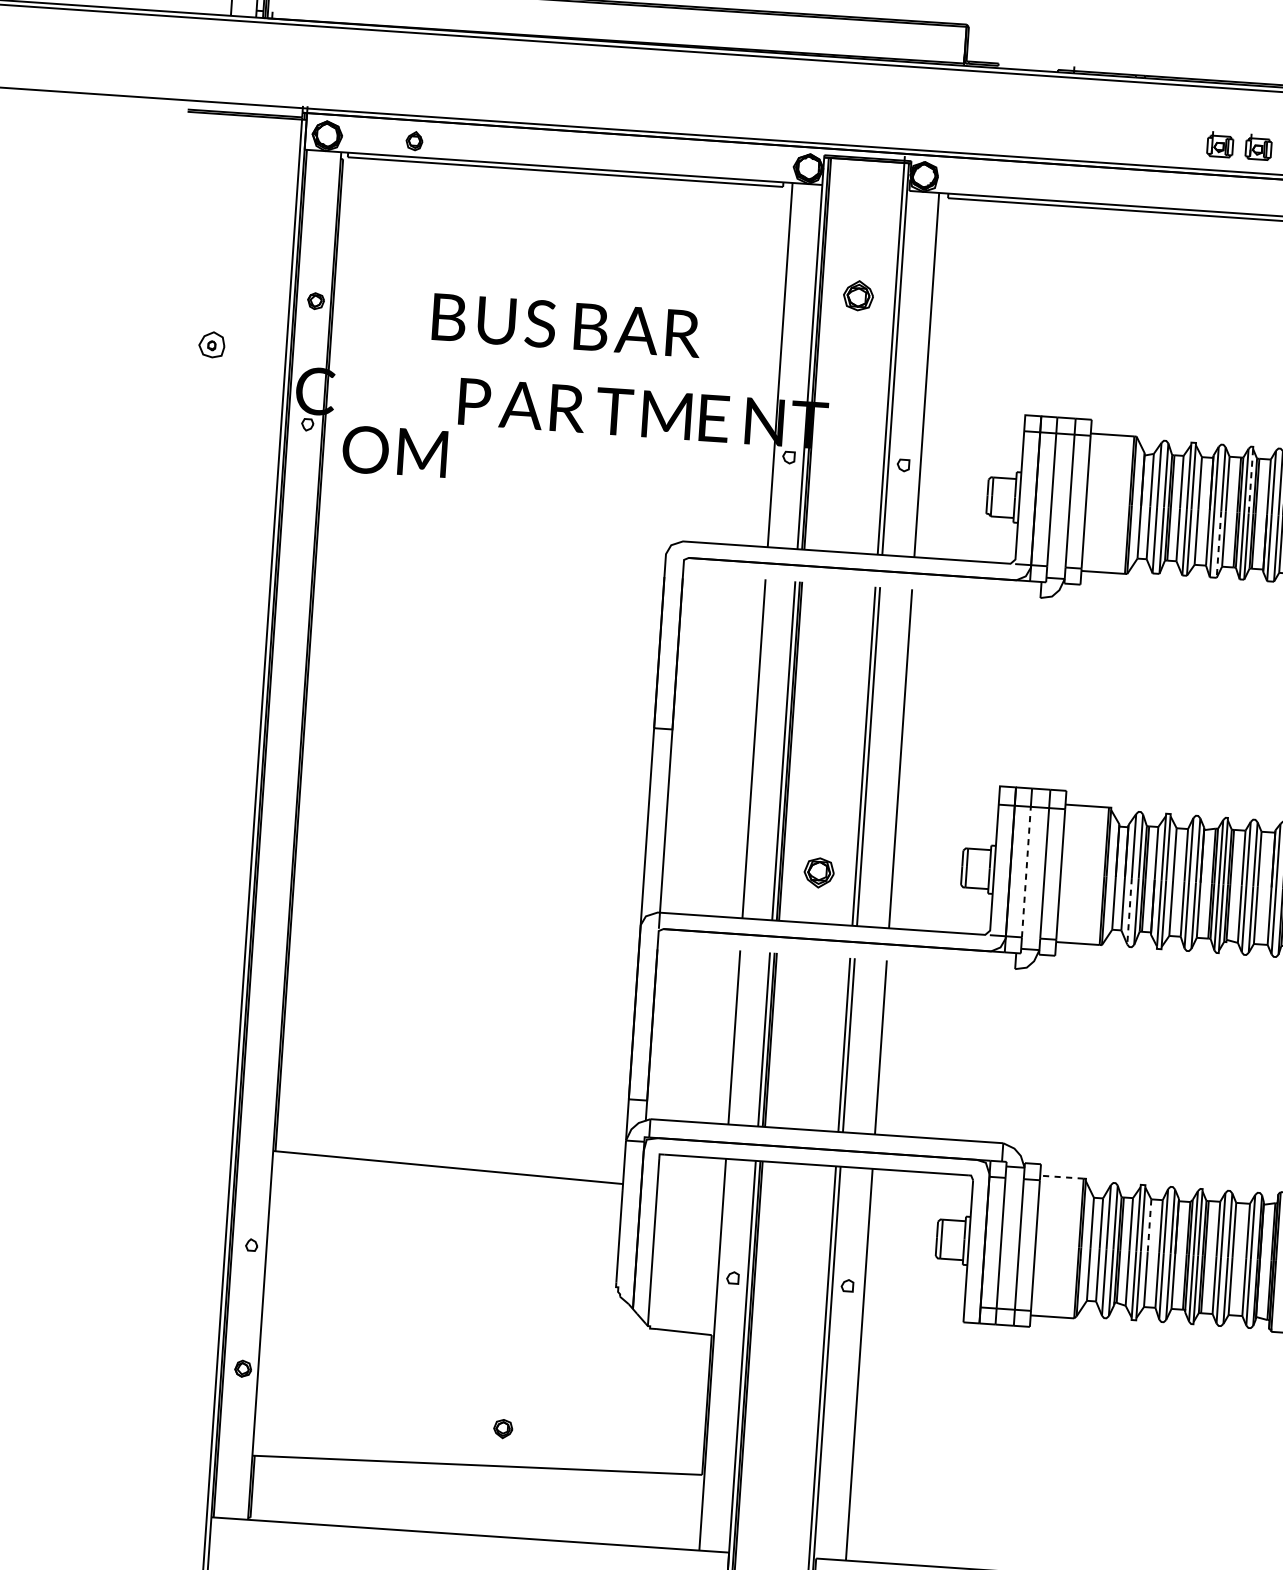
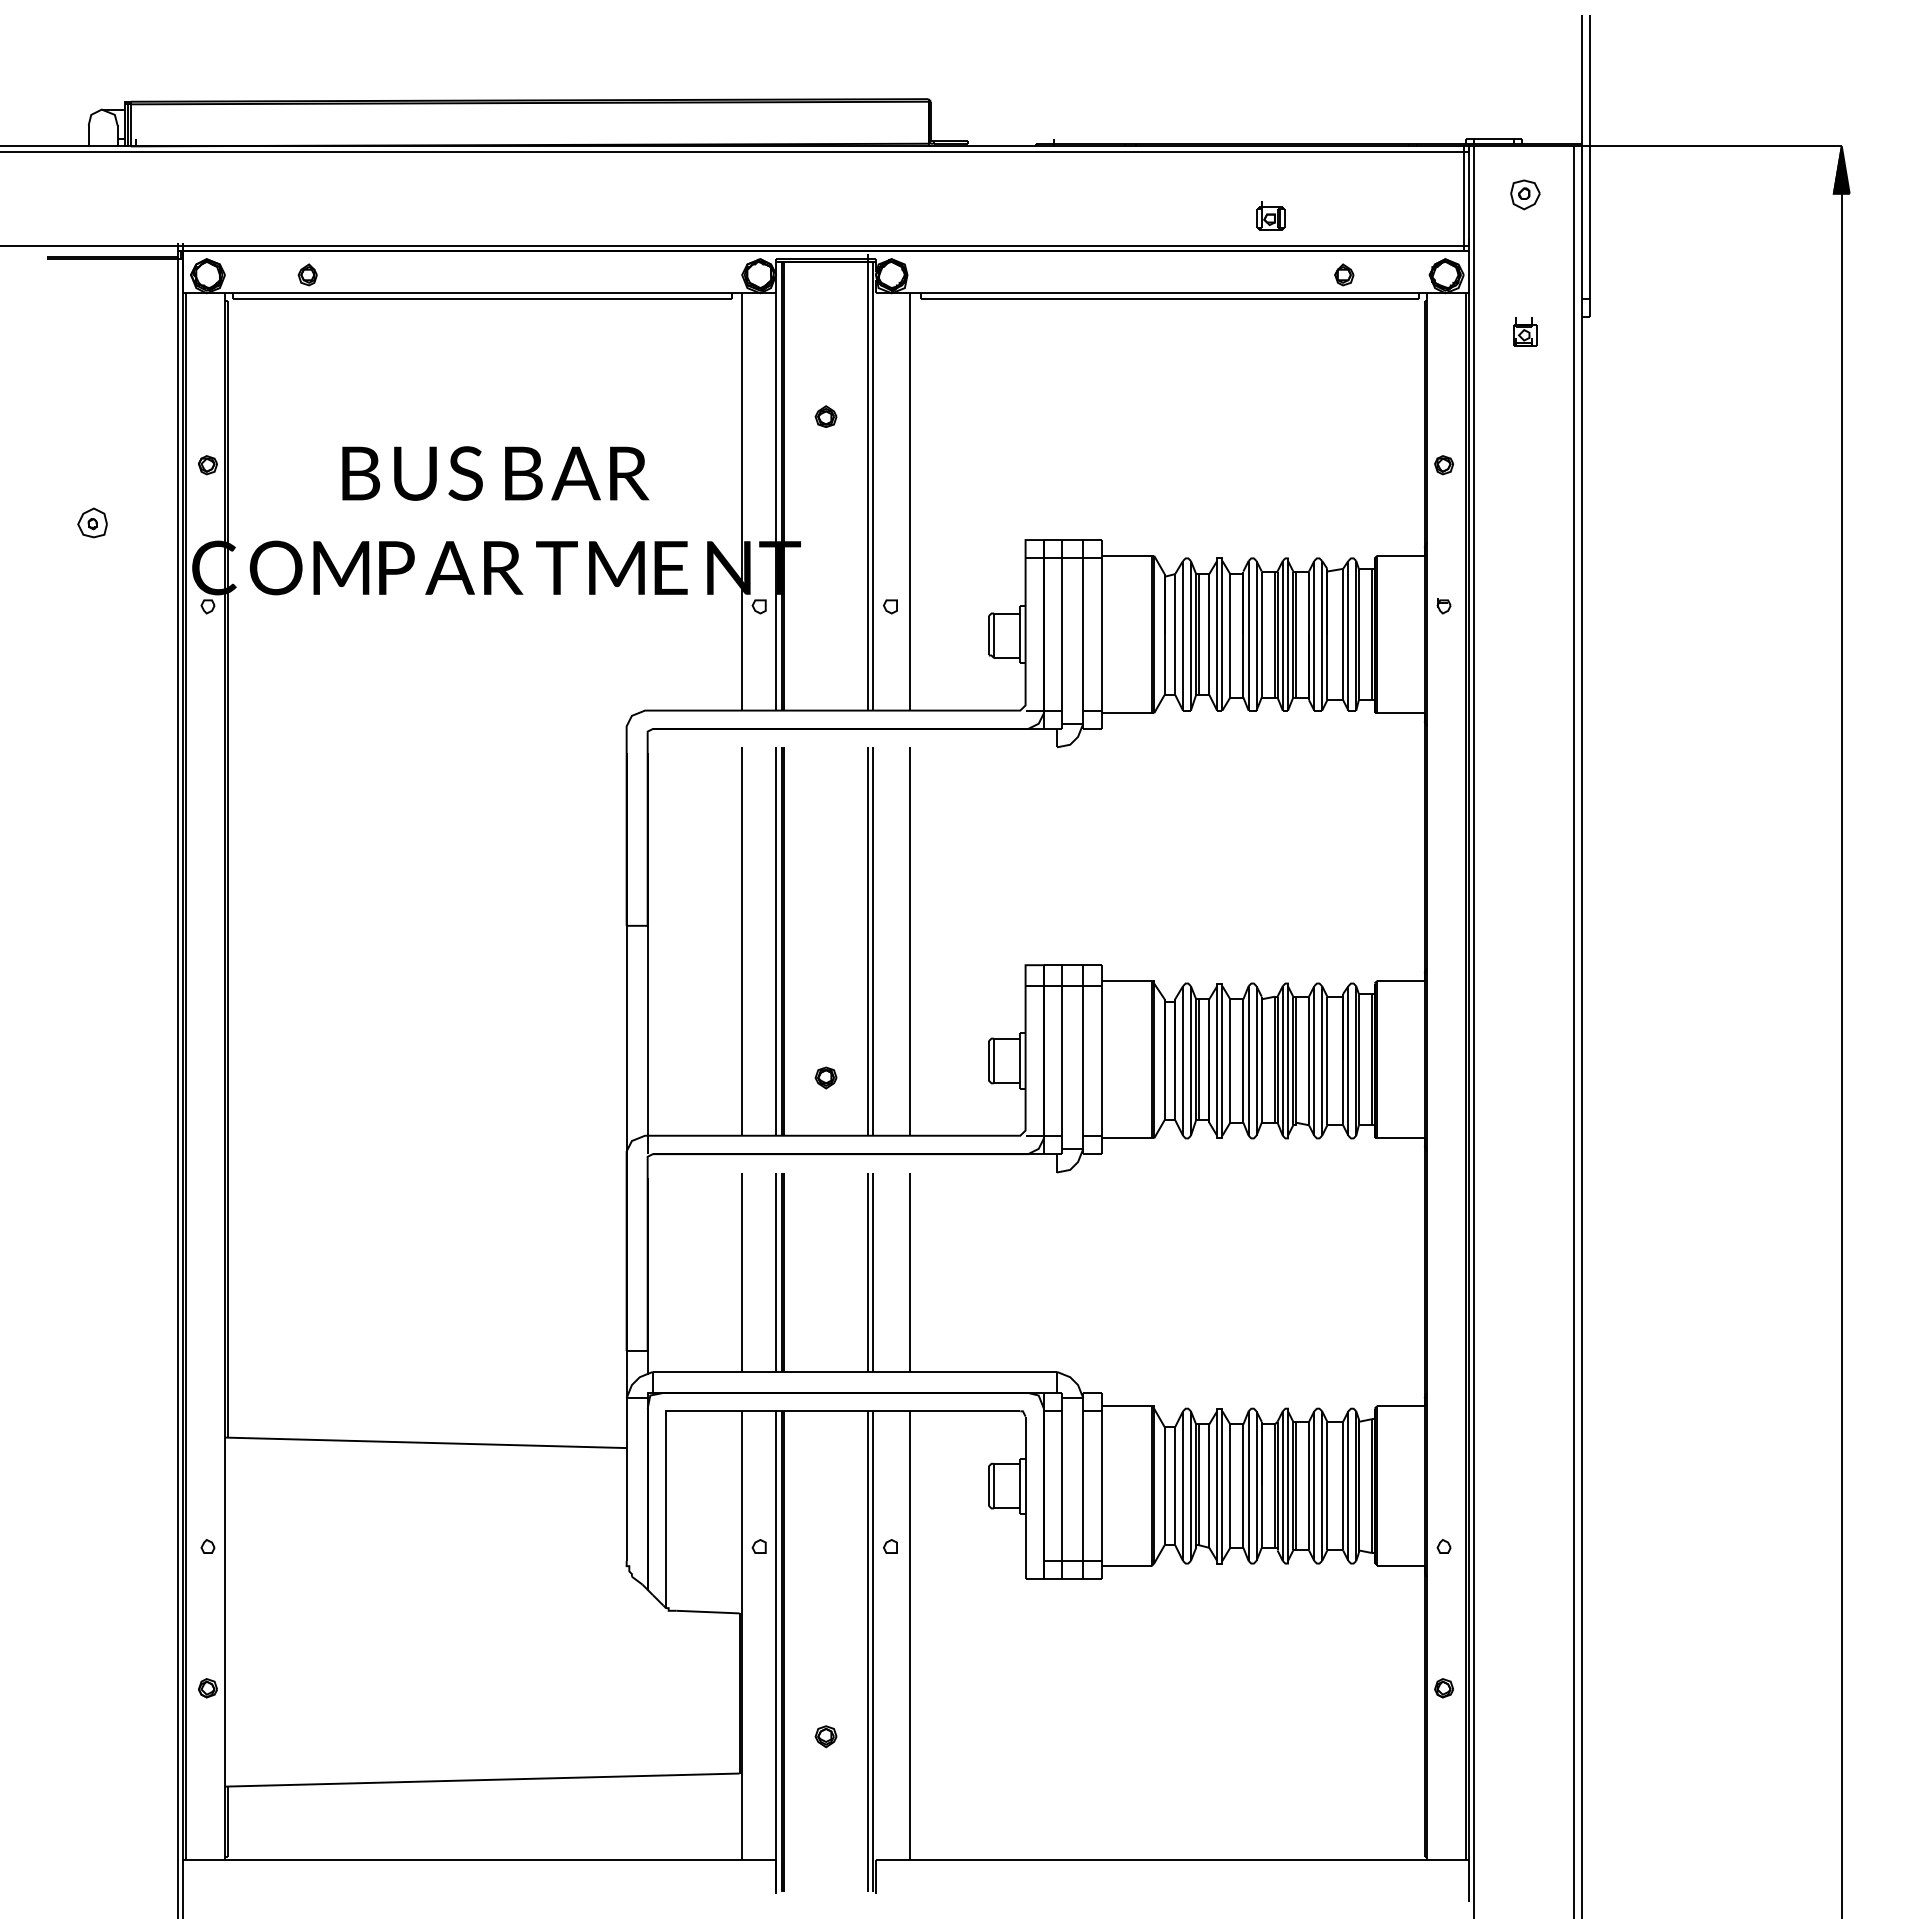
part: (1219, 143) -> (1226, 215), removed
part: (858, 295) -> (825, 416), size x0.62
text: (365, 449) -> (275, 567), moved
text: (422, 452) -> (341, 567), moved
line: (1251, 481) -> (1288, 597), dashed -> solid
line: (1218, 545) -> (1256, 673), dashed -> solid
line: (1026, 871) -> (1062, 1060), dashed -> solid
part: (818, 872) -> (825, 1077), size x0.62
line: (1129, 912) -> (1183, 1098), dashed -> solid
line: (1061, 1177) -> (1126, 1406), dashed -> solid
line: (1149, 1226) -> (1230, 1455), dashed -> solid
part: (502, 1428) -> (825, 1736), moved

